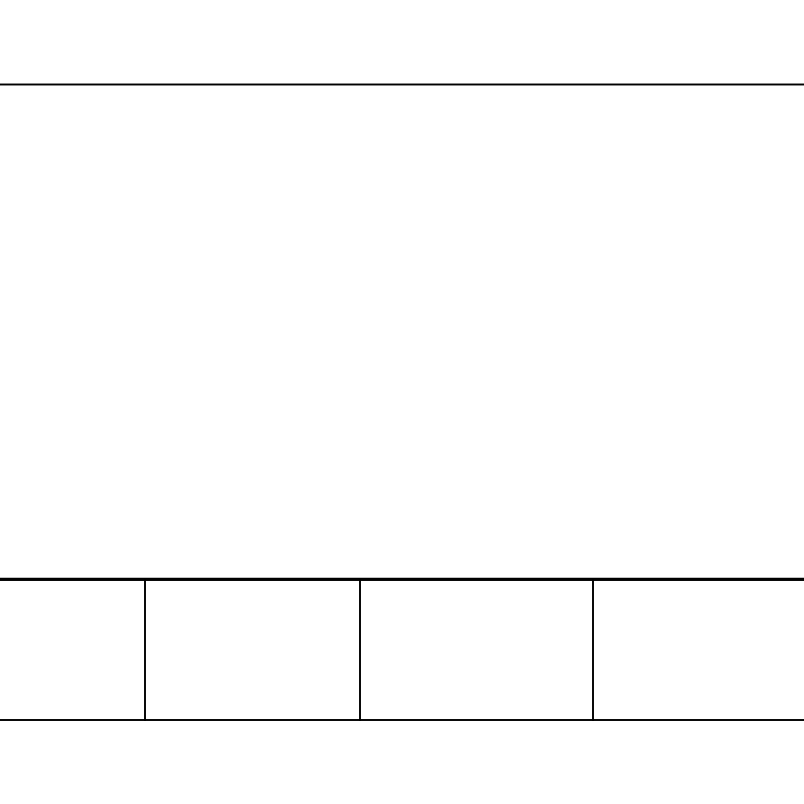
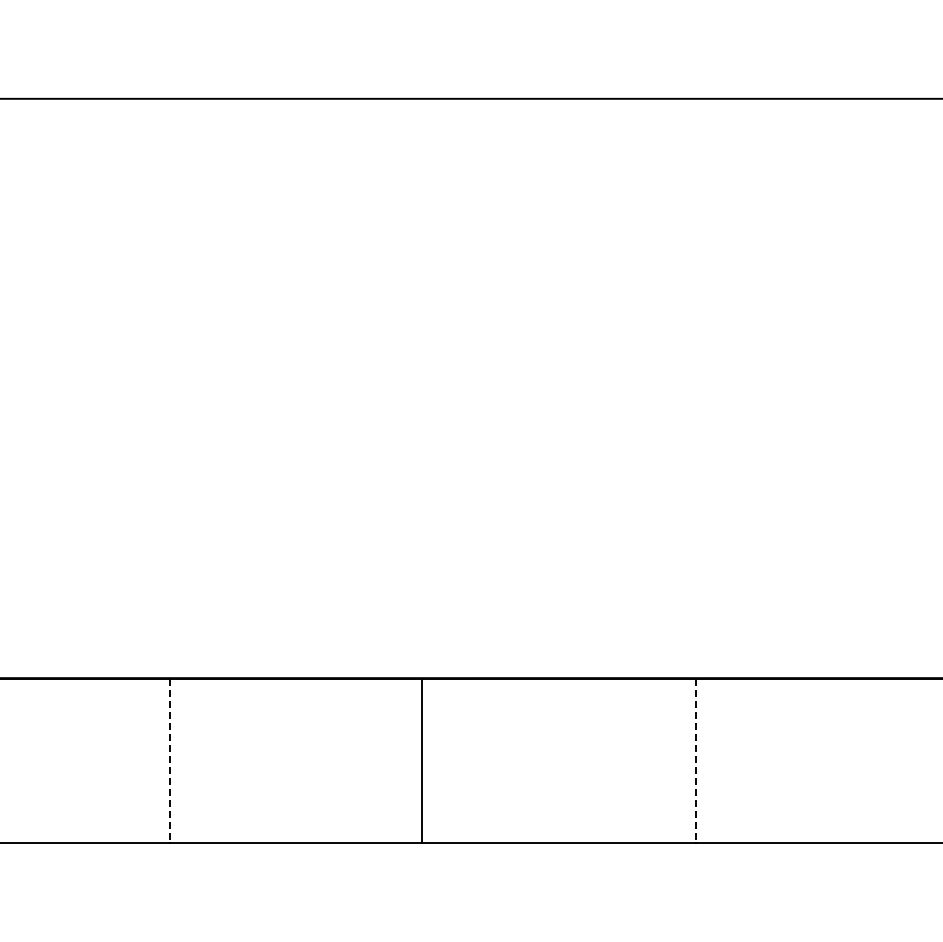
line: (144, 649) -> (169, 761), solid -> dashed
line: (593, 649) -> (695, 761), solid -> dashed

